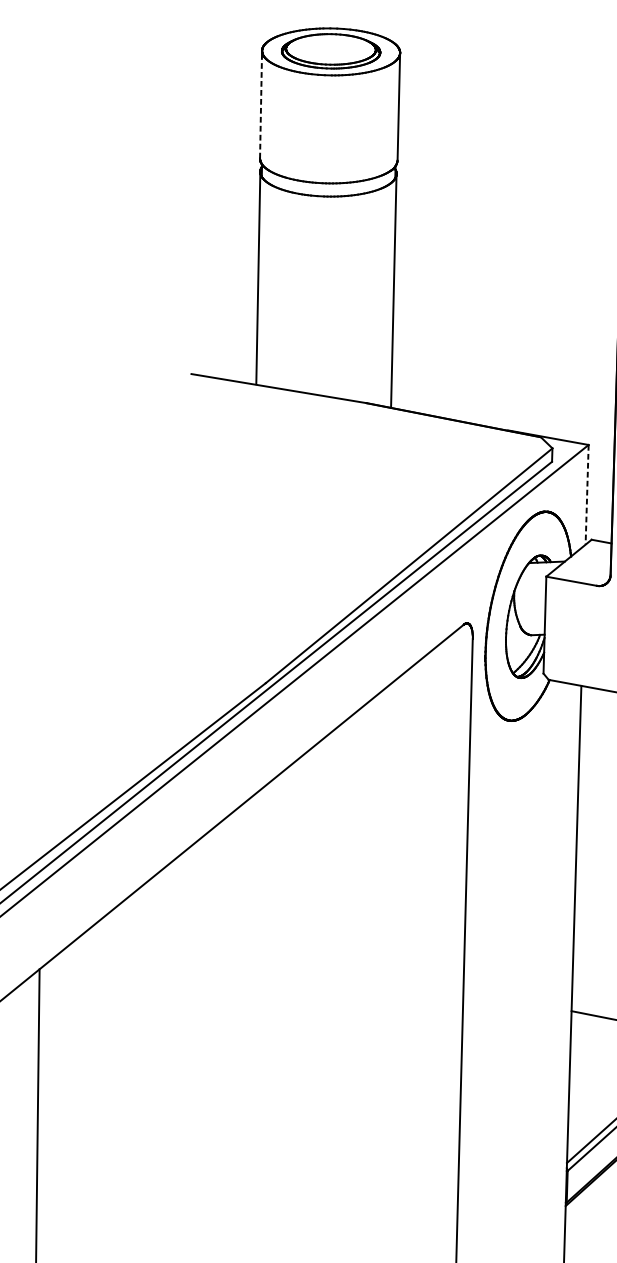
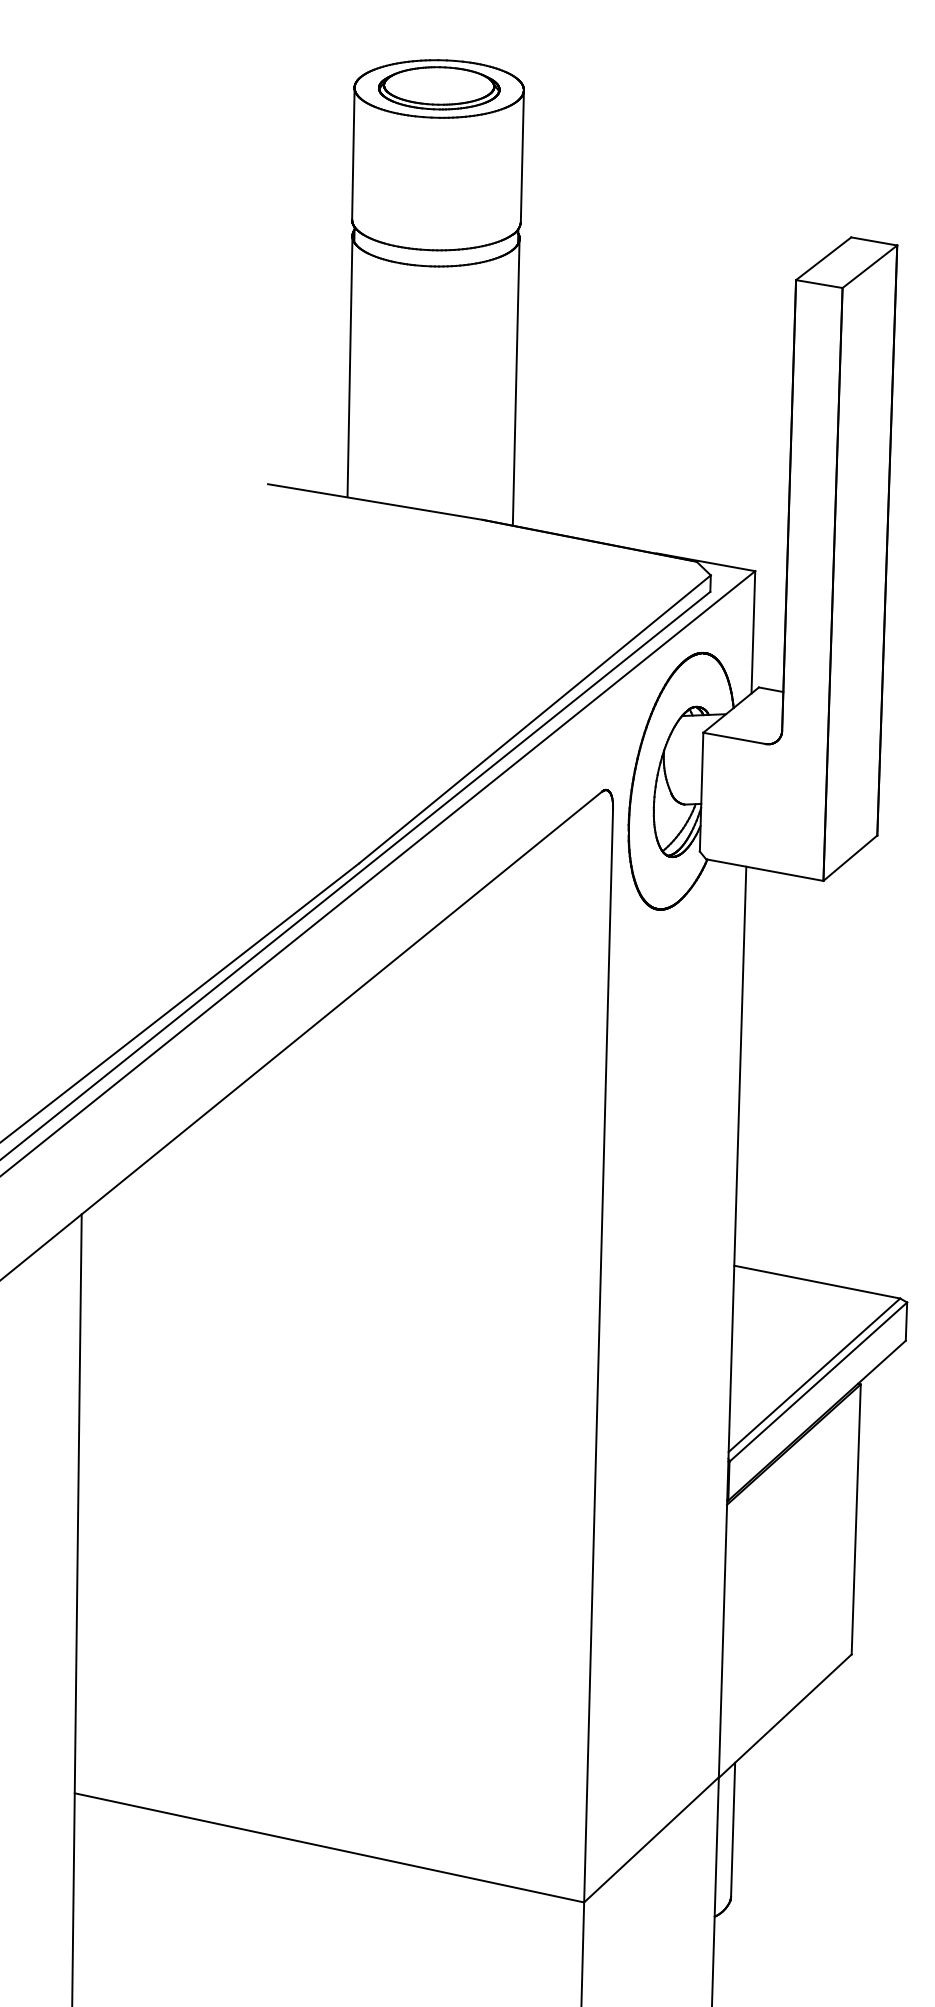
line: (261, 104) -> (353, 153), dashed -> solid
line: (587, 494) -> (753, 632), dashed -> solid

